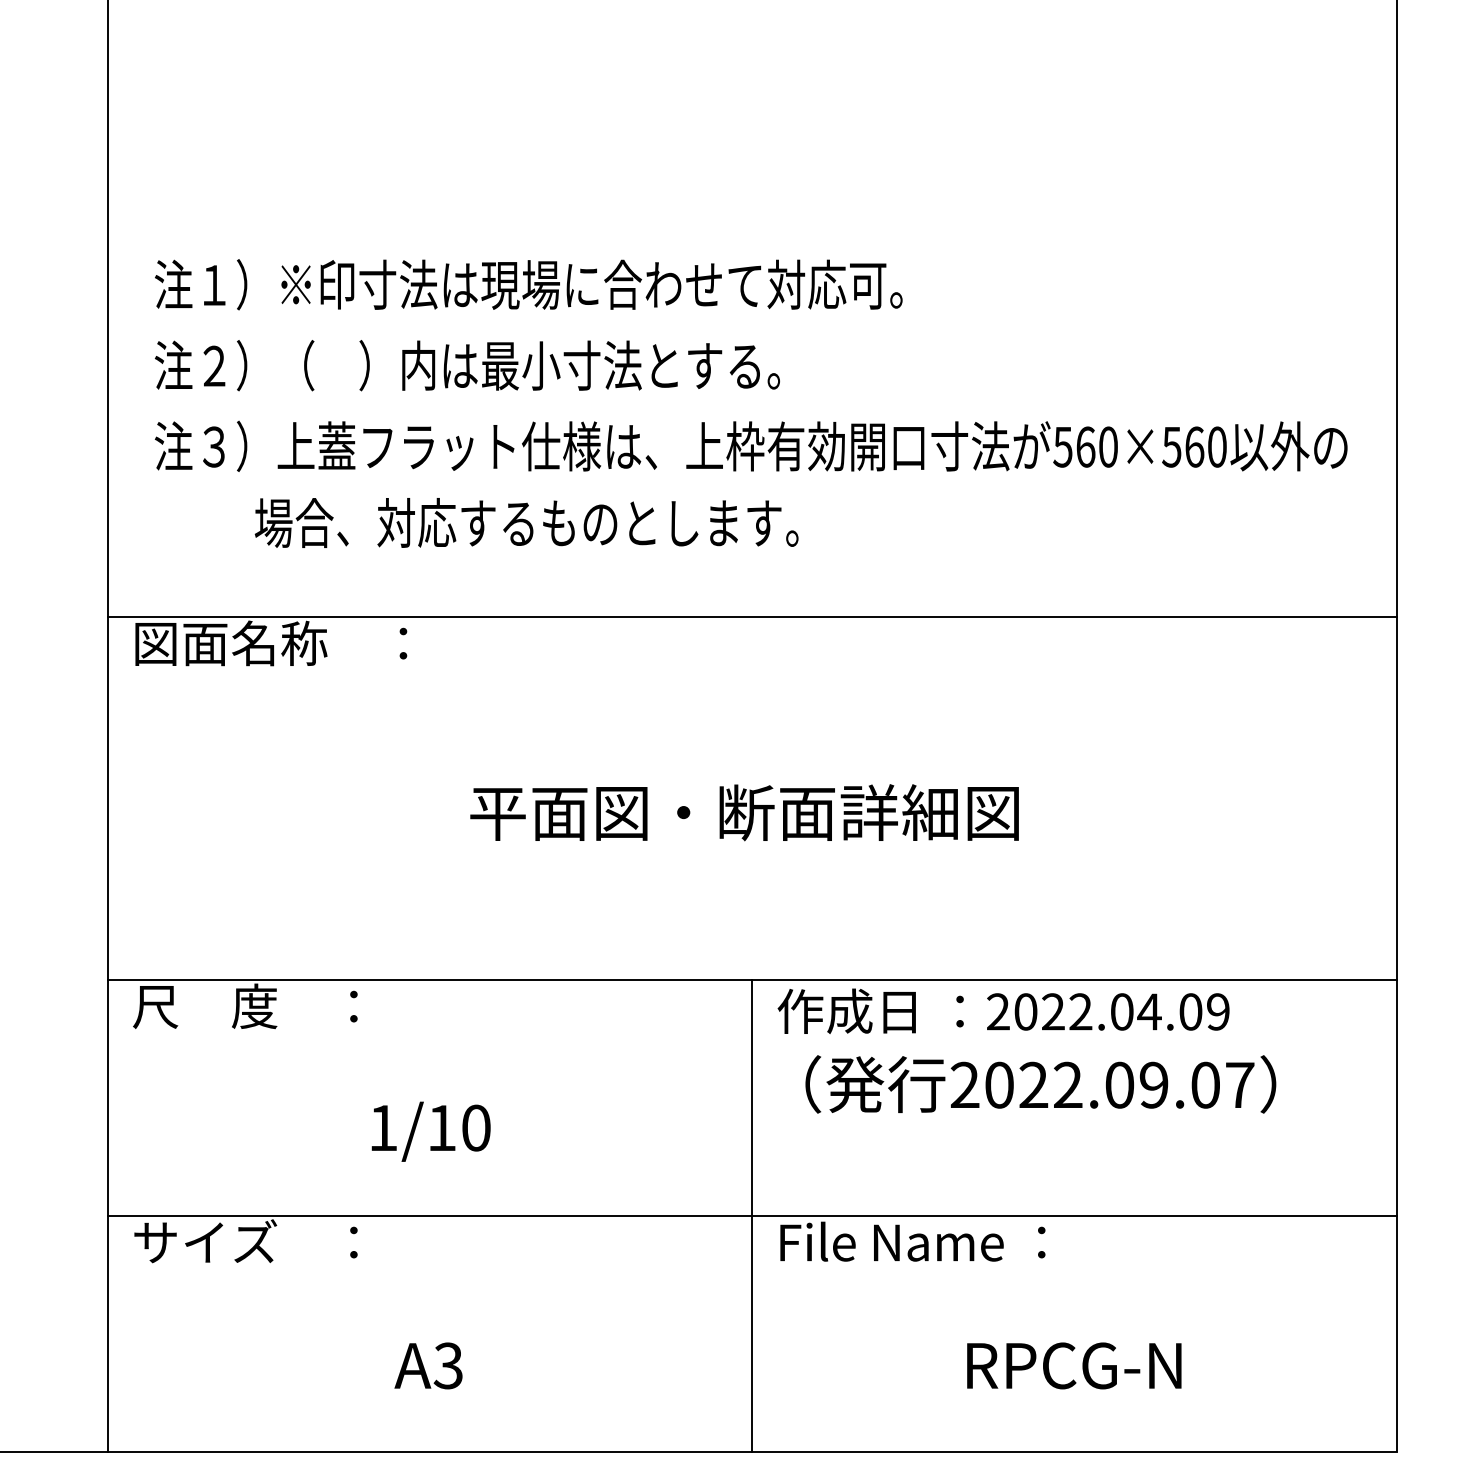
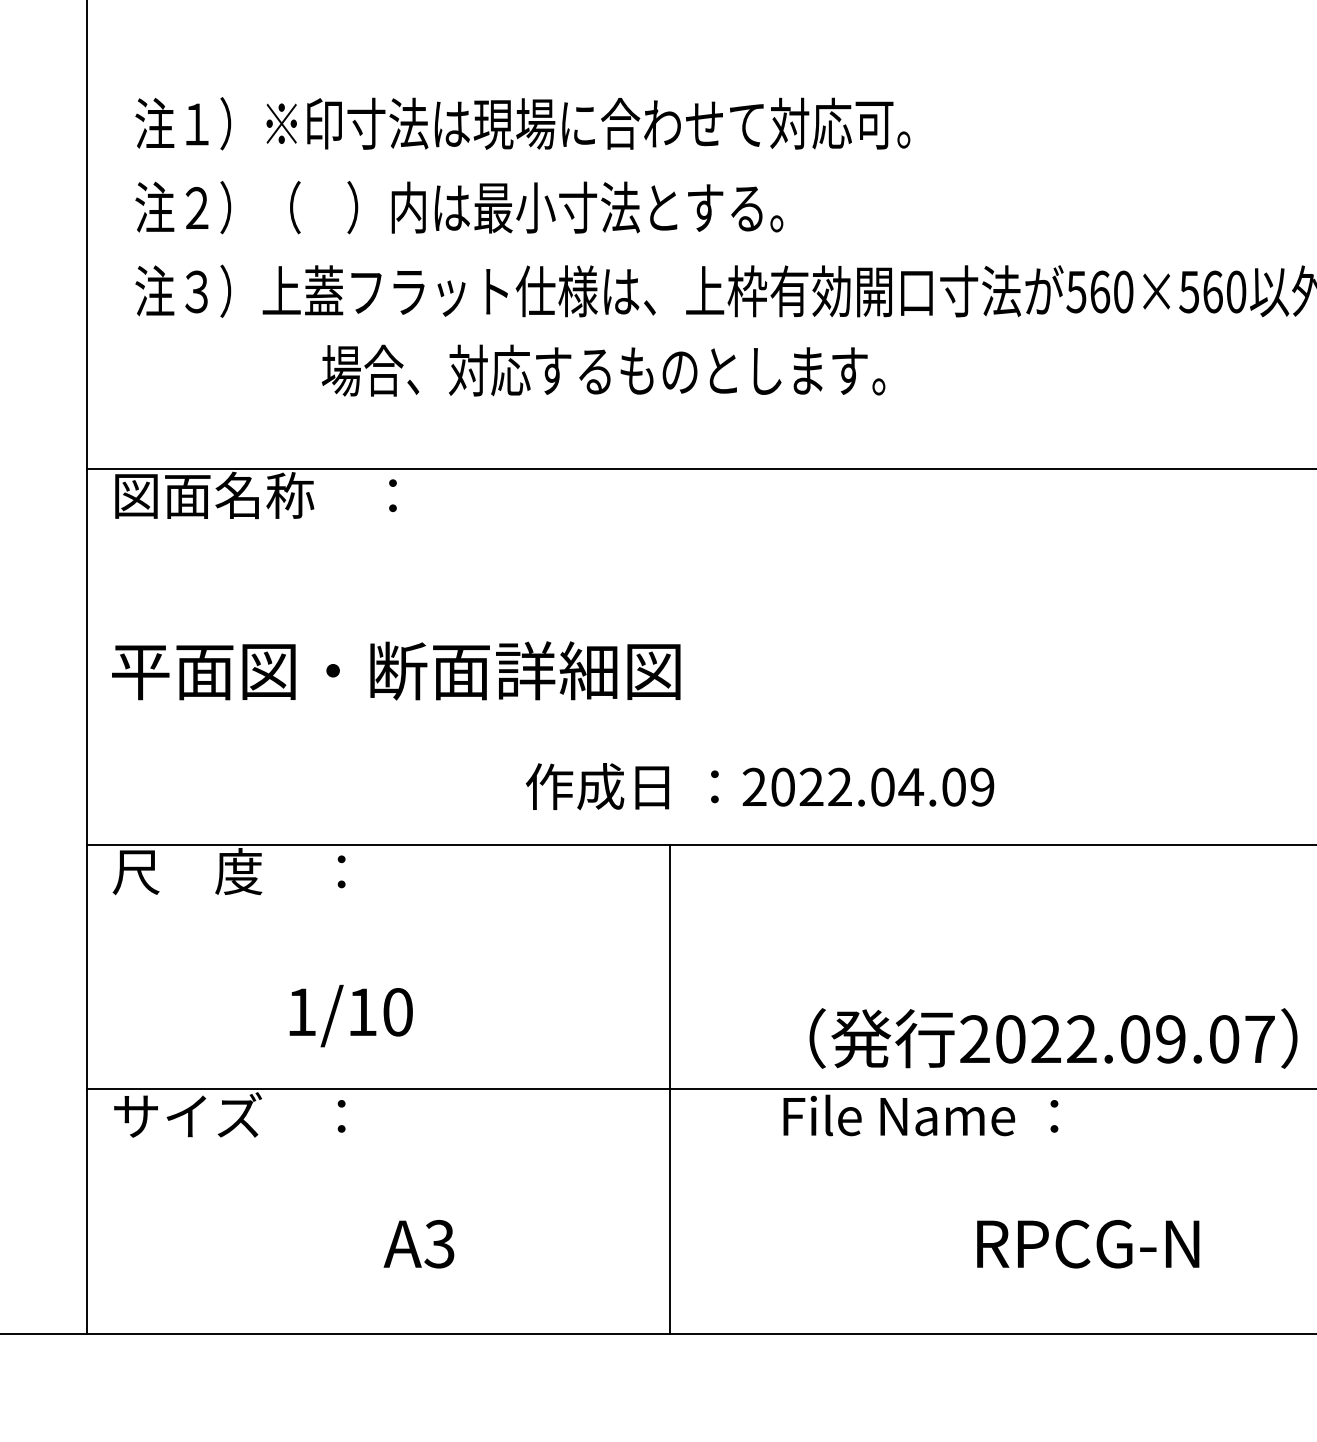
text: (526, 522) -> (603, 370), moved
text: (744, 812) -> (396, 670), moved
text: (1003, 1010) -> (759, 785), moved
text: (1040, 1084) -> (1053, 1038), moved
text: (430, 1131) -> (350, 1015), moved
line: (752, 1216) -> (670, 1089), moved

